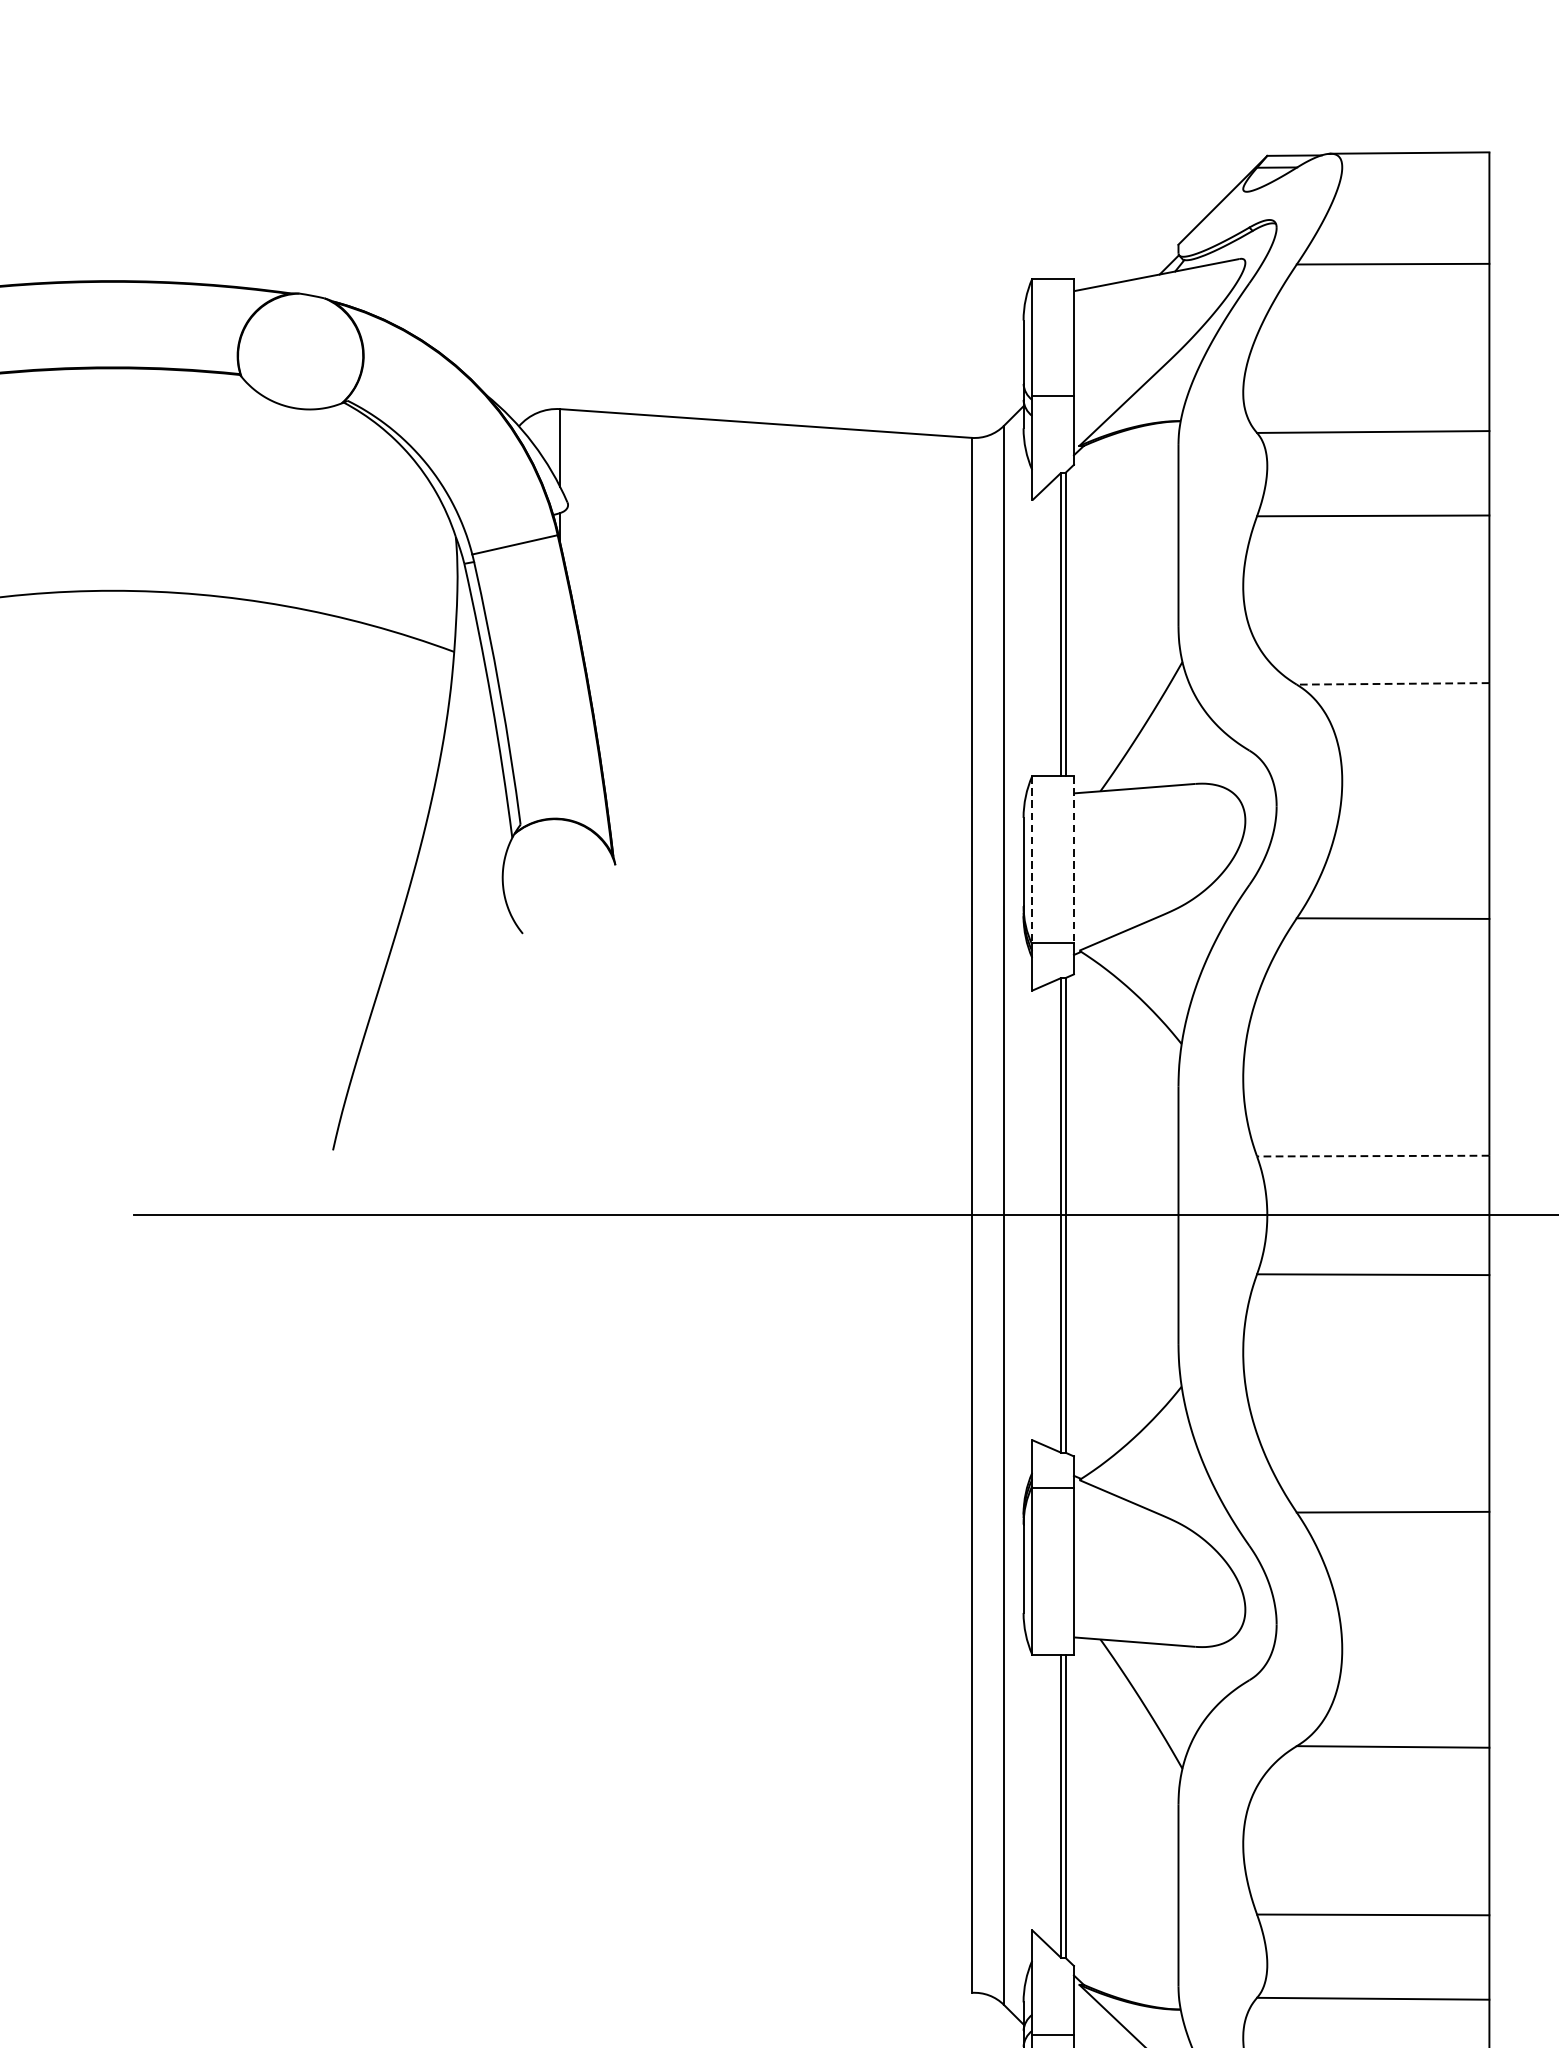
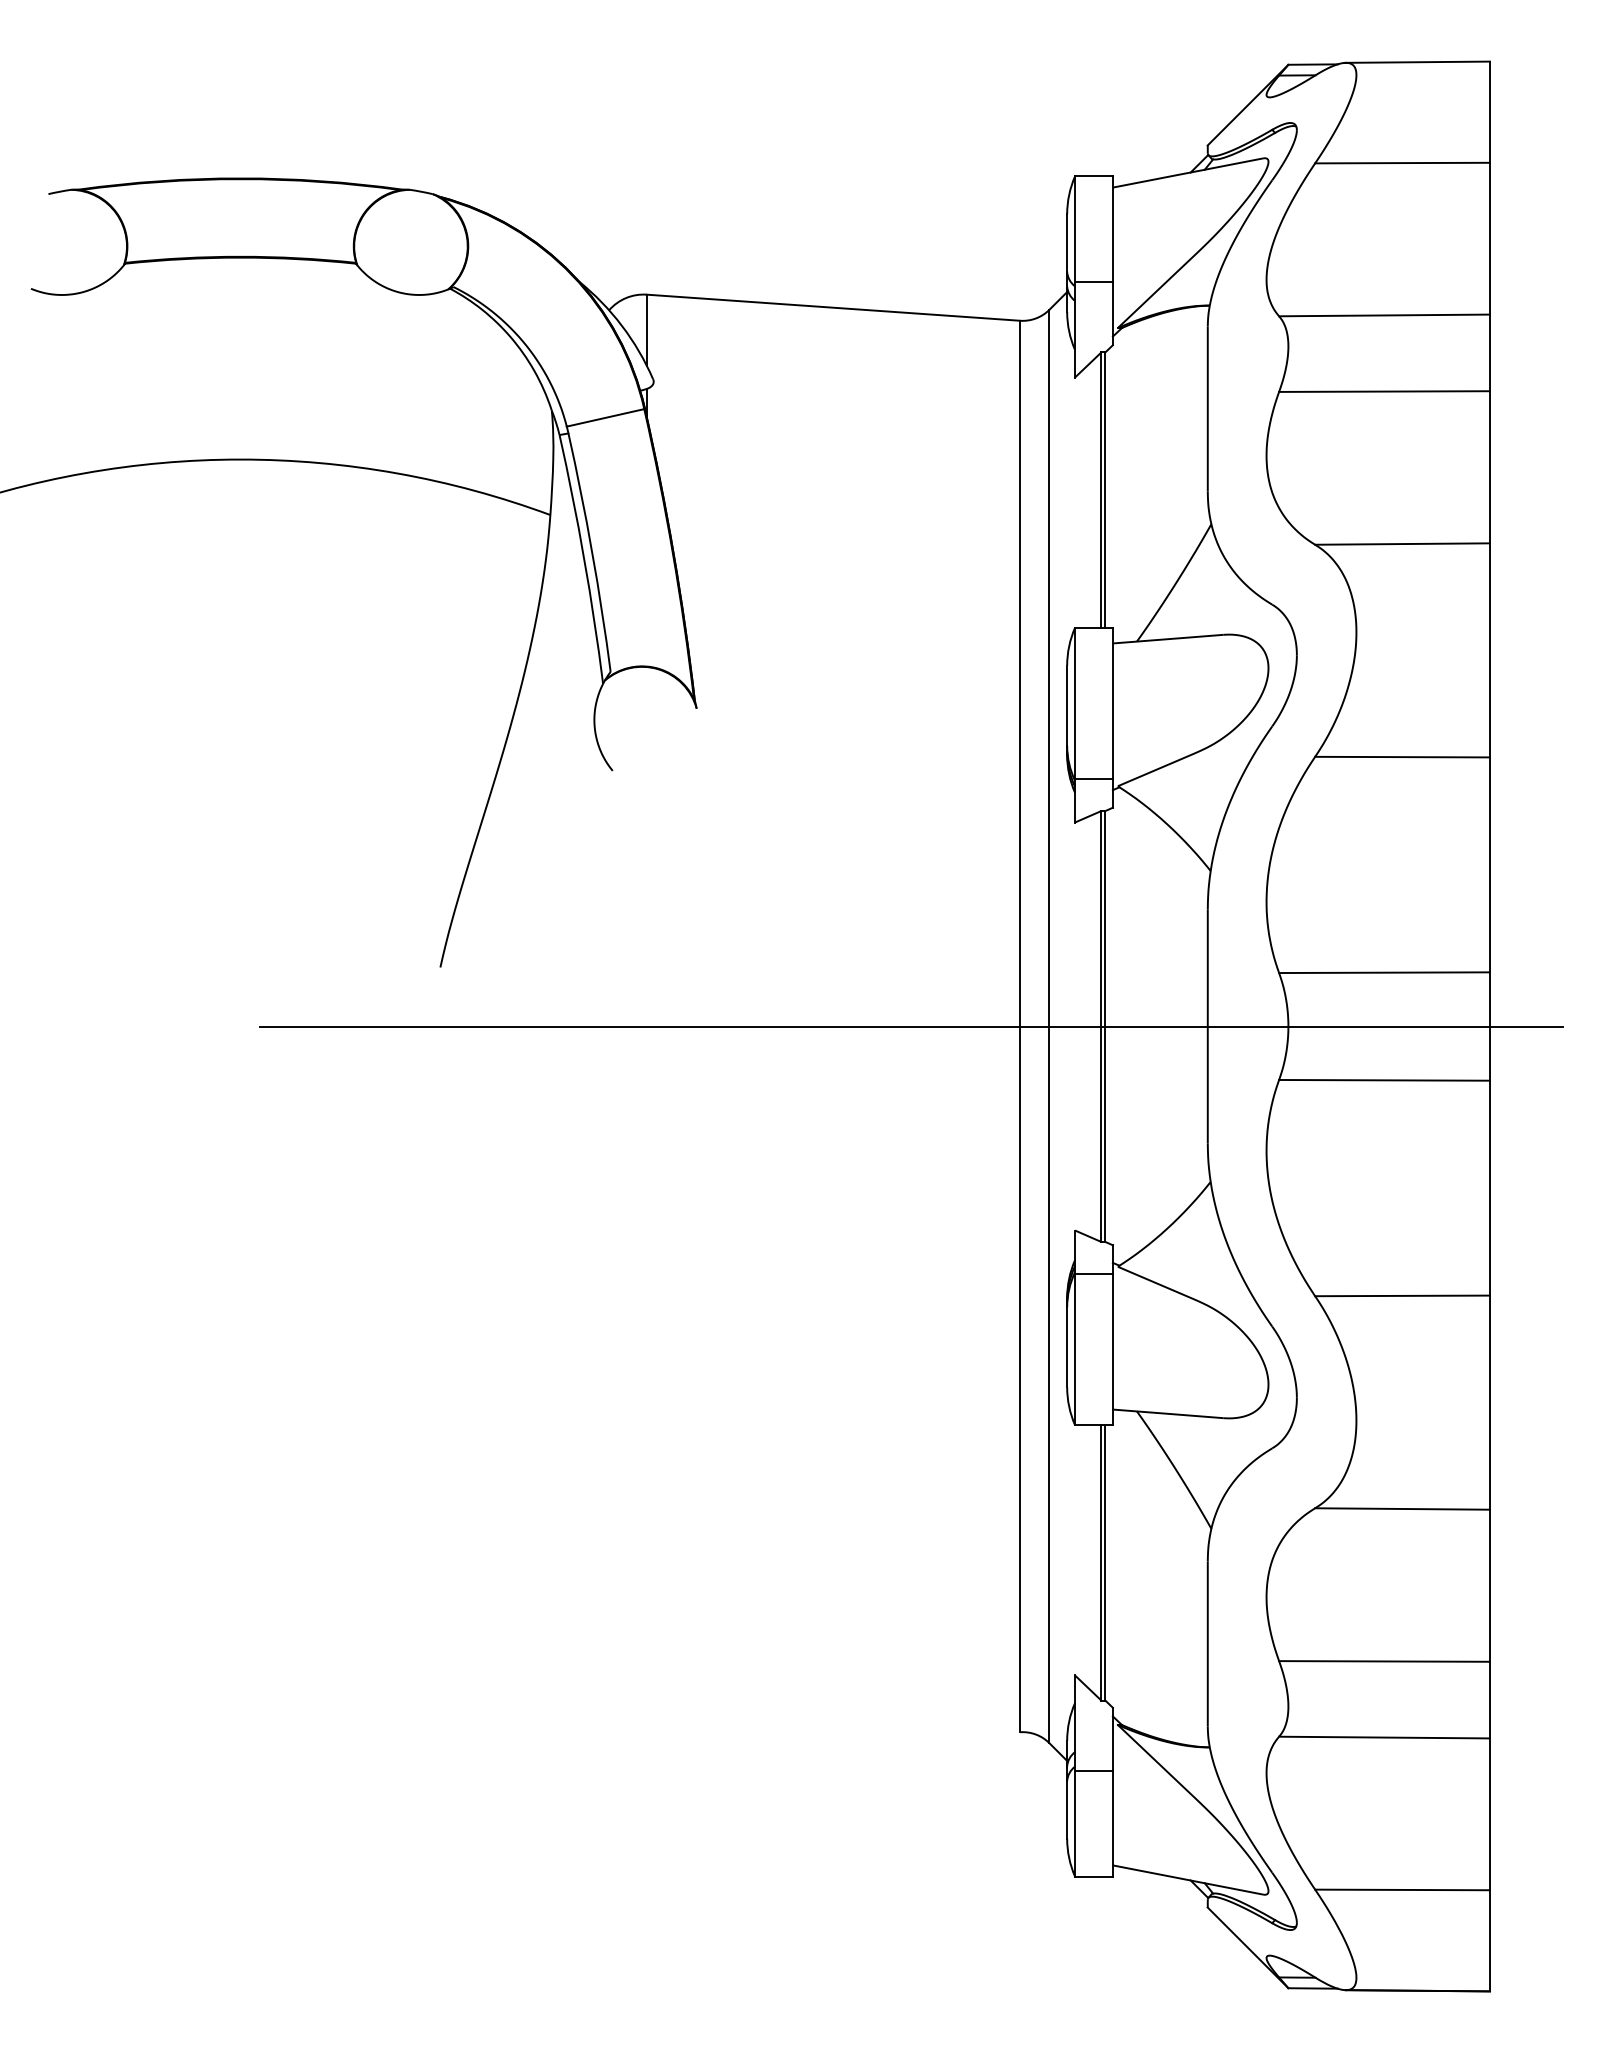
line: (1393, 684) -> (1402, 544), dashed -> solid
line: (1032, 859) -> (1075, 703), dashed -> solid
line: (1073, 859) -> (1112, 703), dashed -> solid
line: (1373, 1155) -> (1384, 972), dashed -> solid

